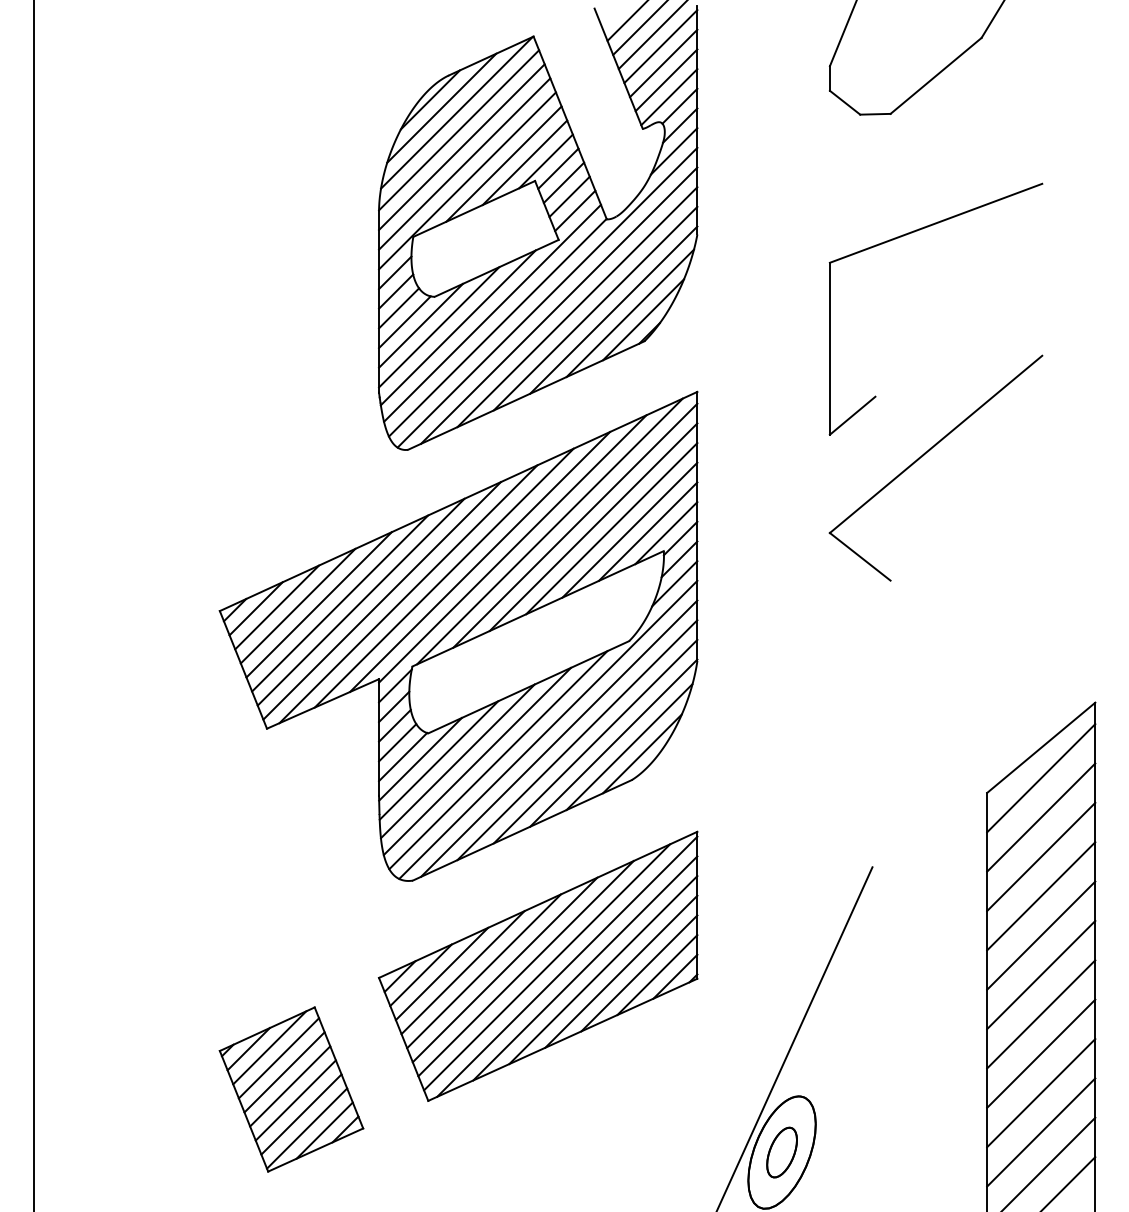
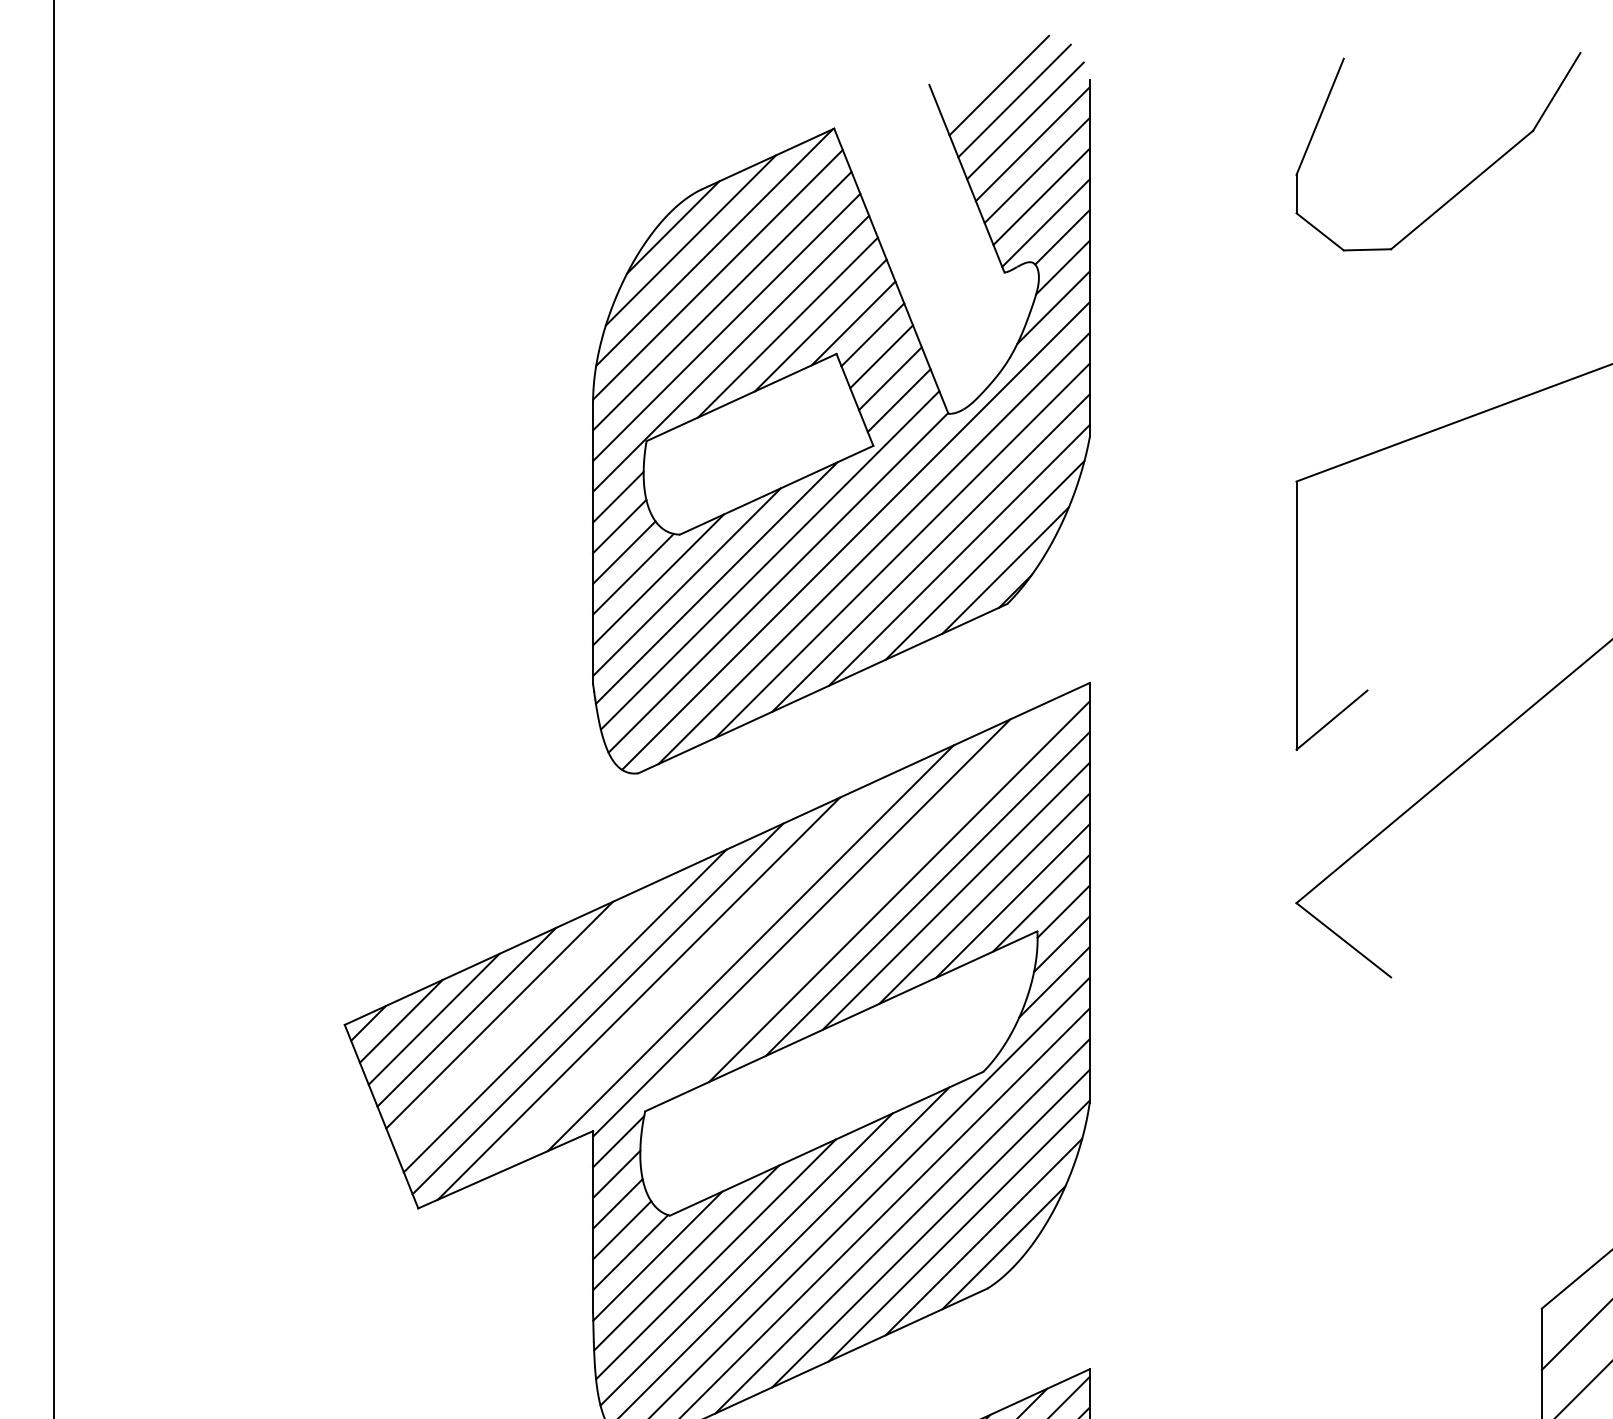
line: (549, 531) -> (859, 900), removed
line: (443, 577) -> (693, 972), removed
line: (340, 603) -> (532, 1013), removed

